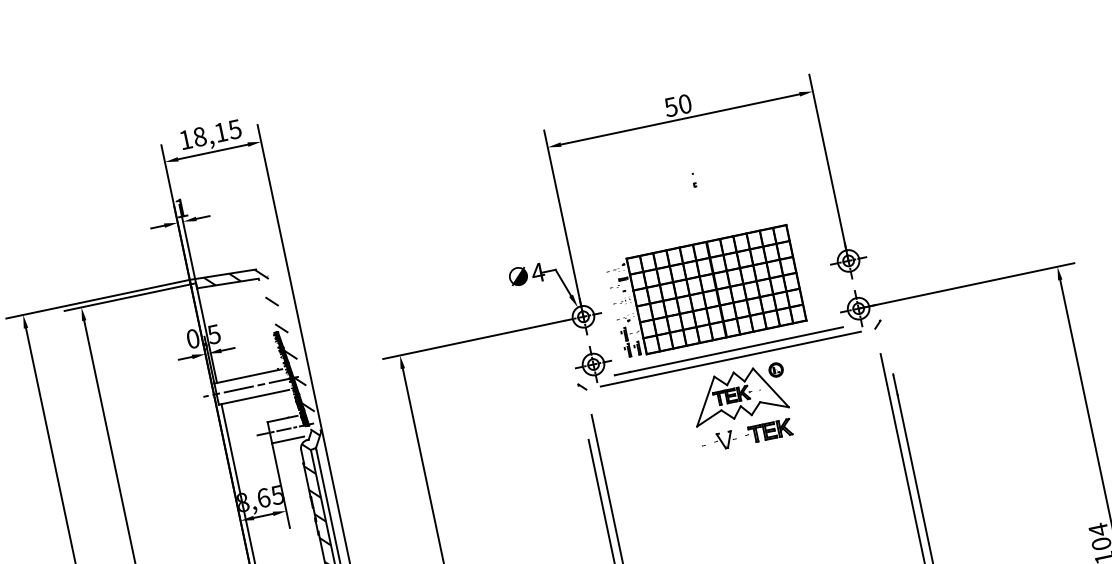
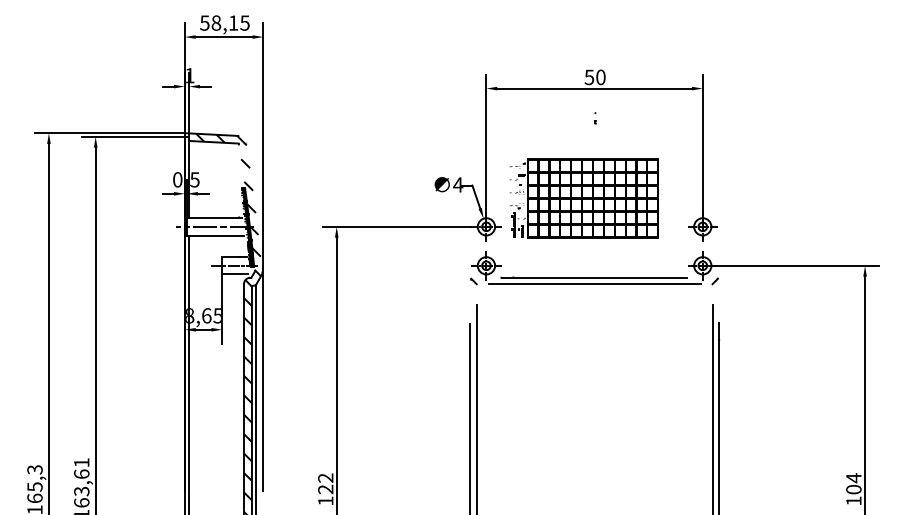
text: (185, 139) -> (204, 22), 18,15 -> 58,15
part: (694, 180) -> (595, 118), moved
part: (705, 292) -> (583, 198), moved
part: (742, 407) -> (595, 323), removed

